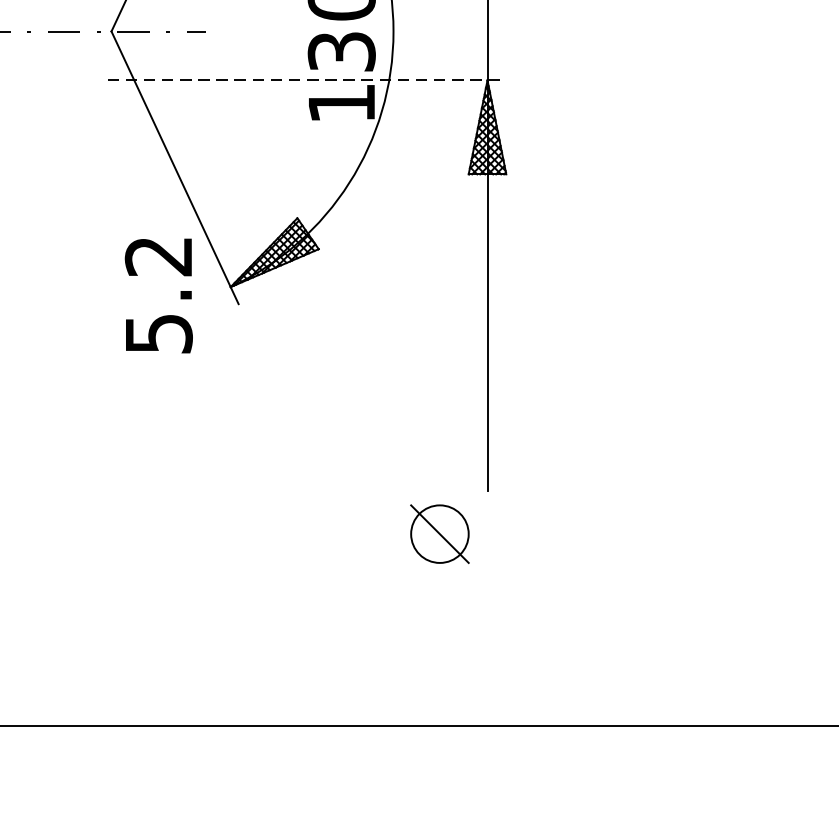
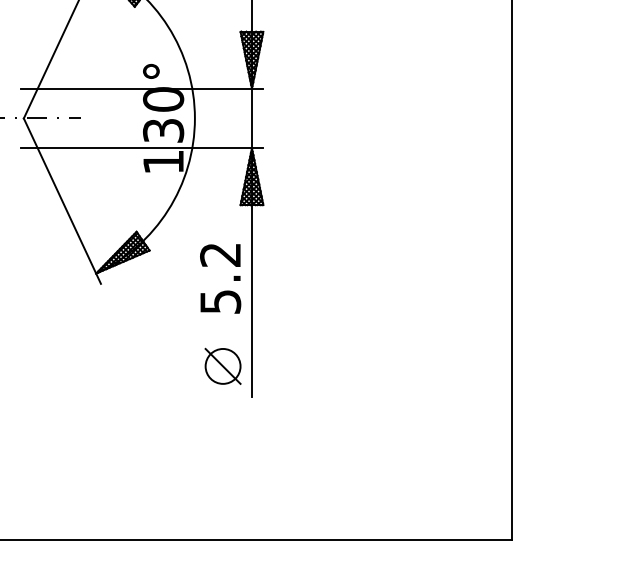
line: (307, 80) -> (142, 148), dashed -> solid
text: (158, 295) -> (220, 278), moved
part: (438, 532) -> (222, 365), moved

